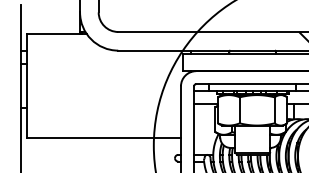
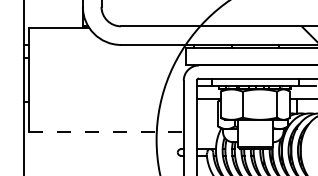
line: (104, 138) -> (107, 132), solid -> dashed

